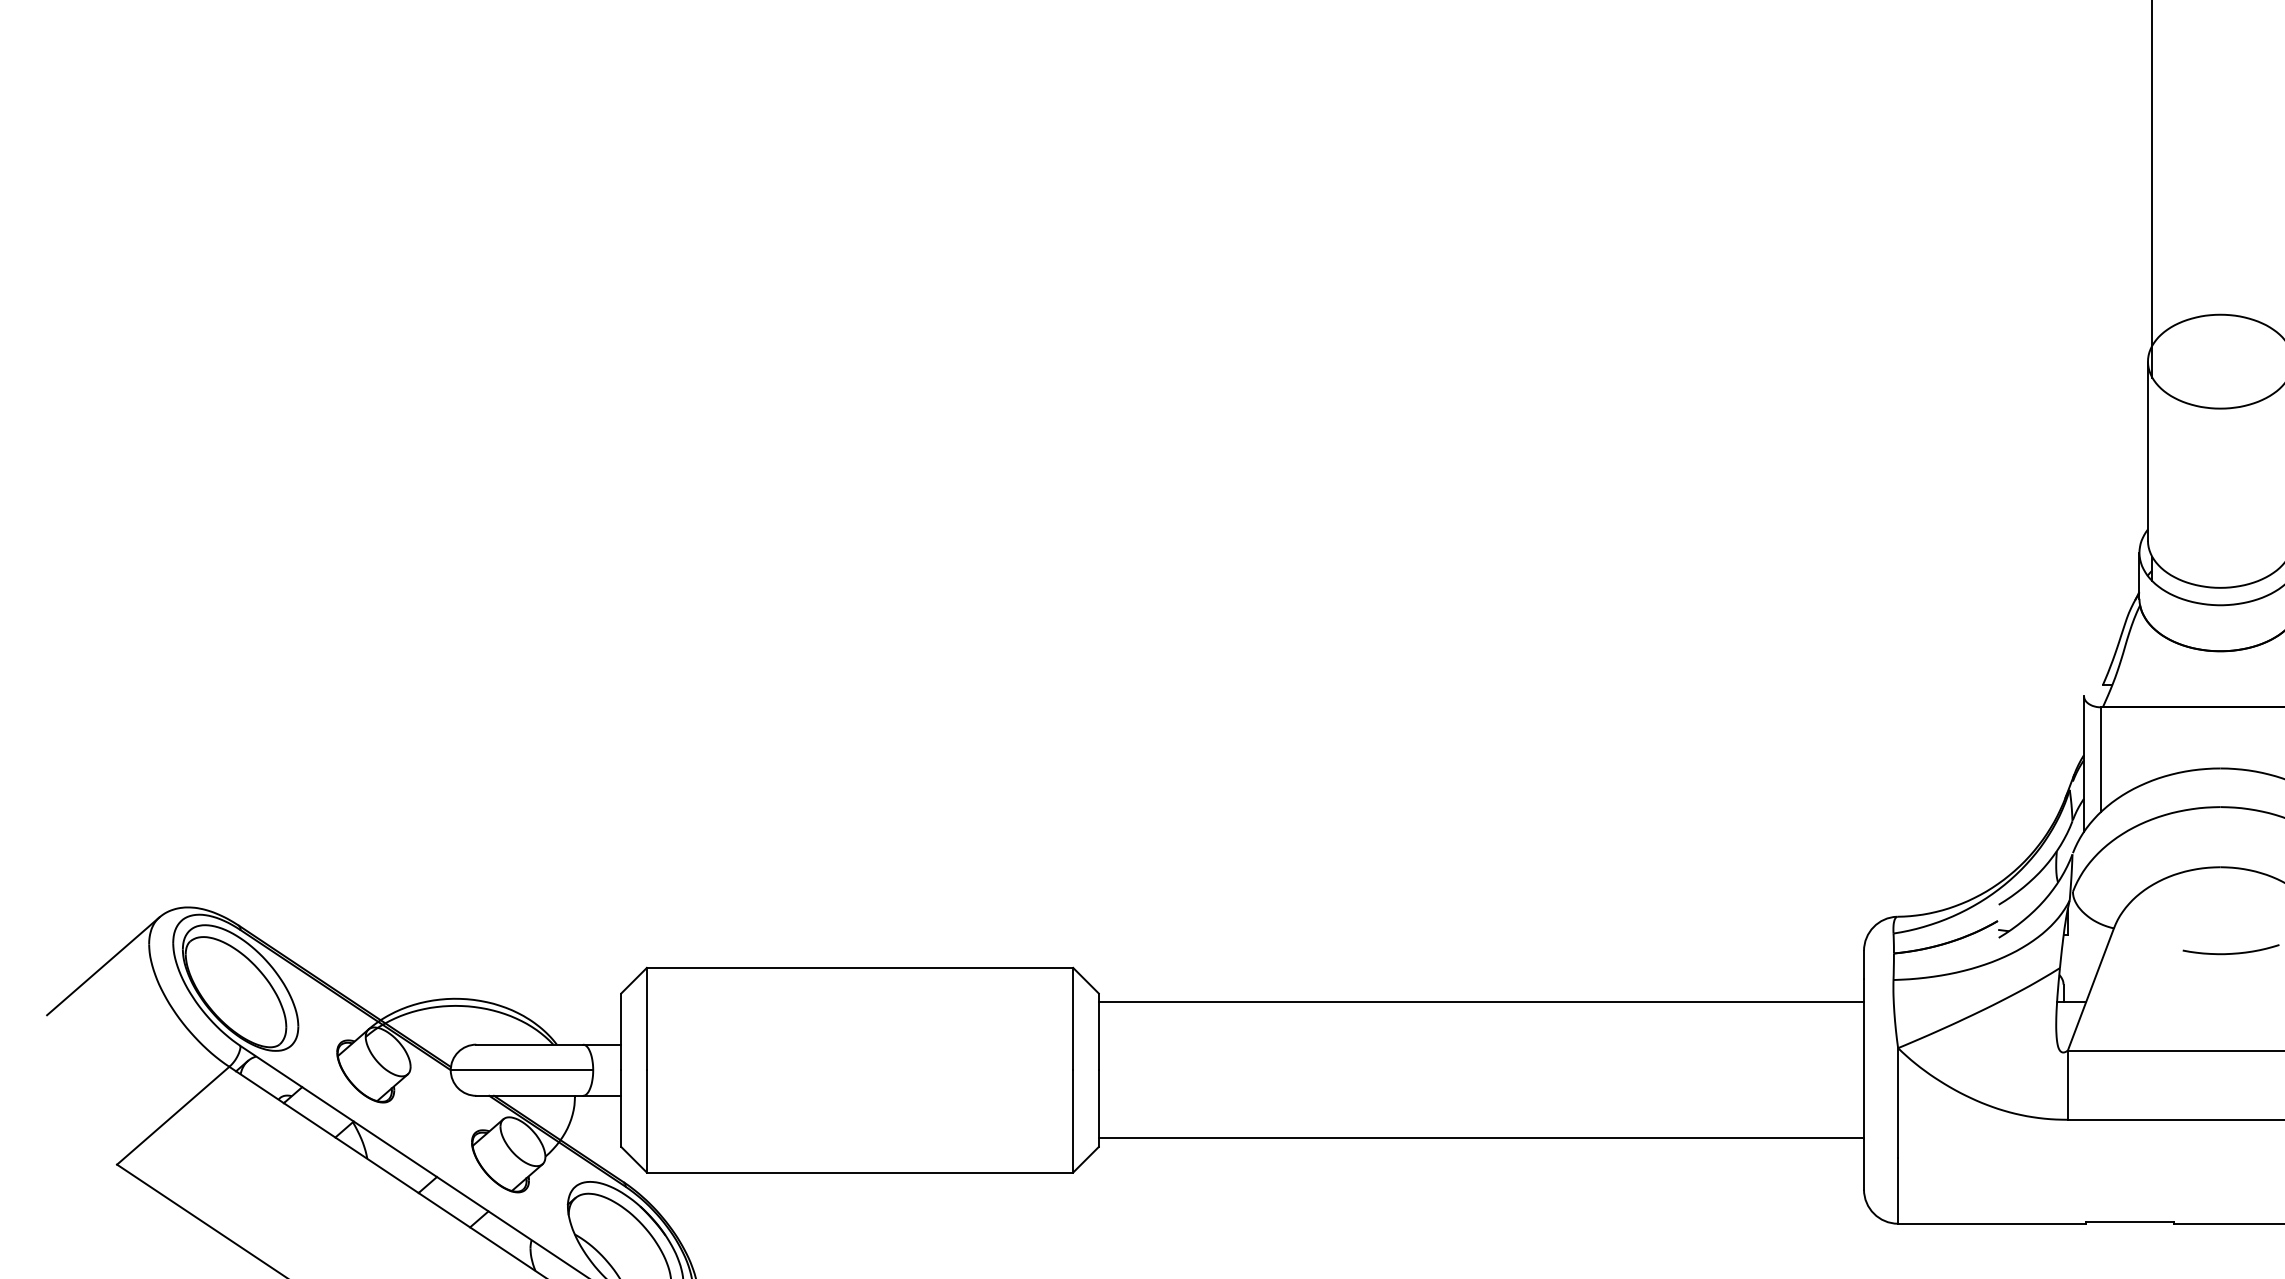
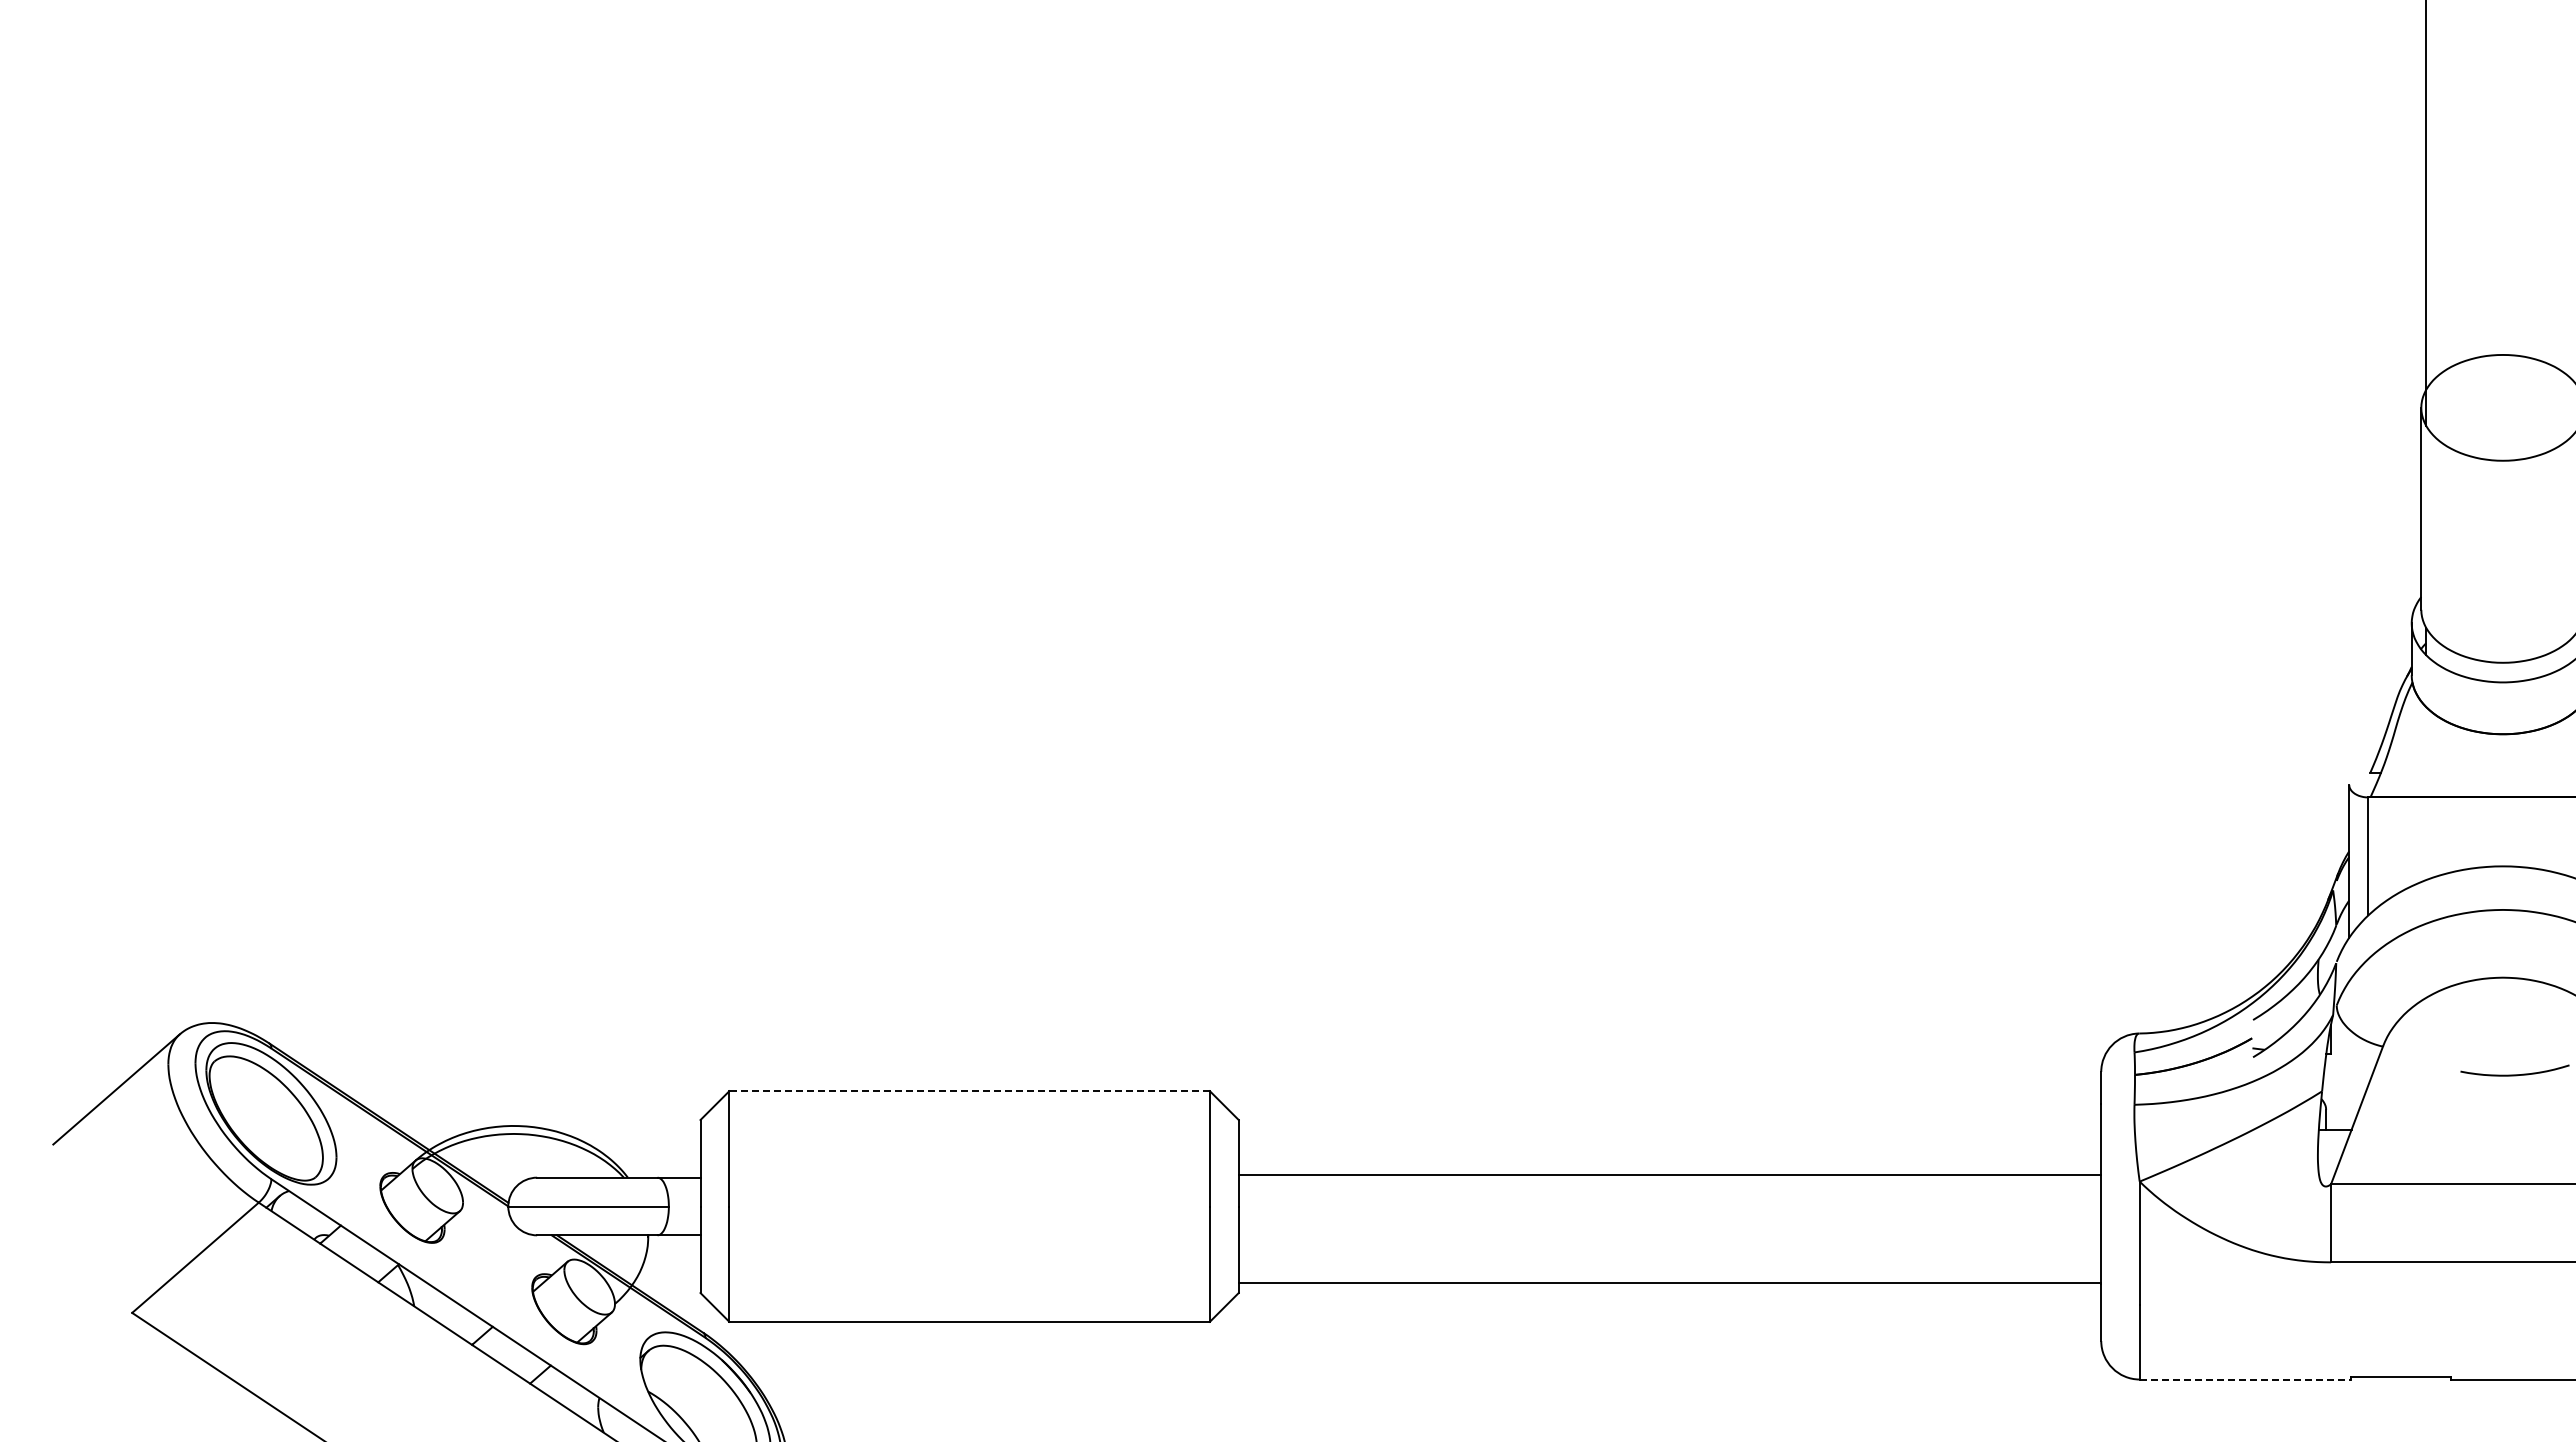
line: (859, 968) -> (969, 1091), solid -> dashed
line: (1480, 1001) -> (1669, 1174), moved
line: (1991, 1223) -> (2245, 1379), solid -> dashed

